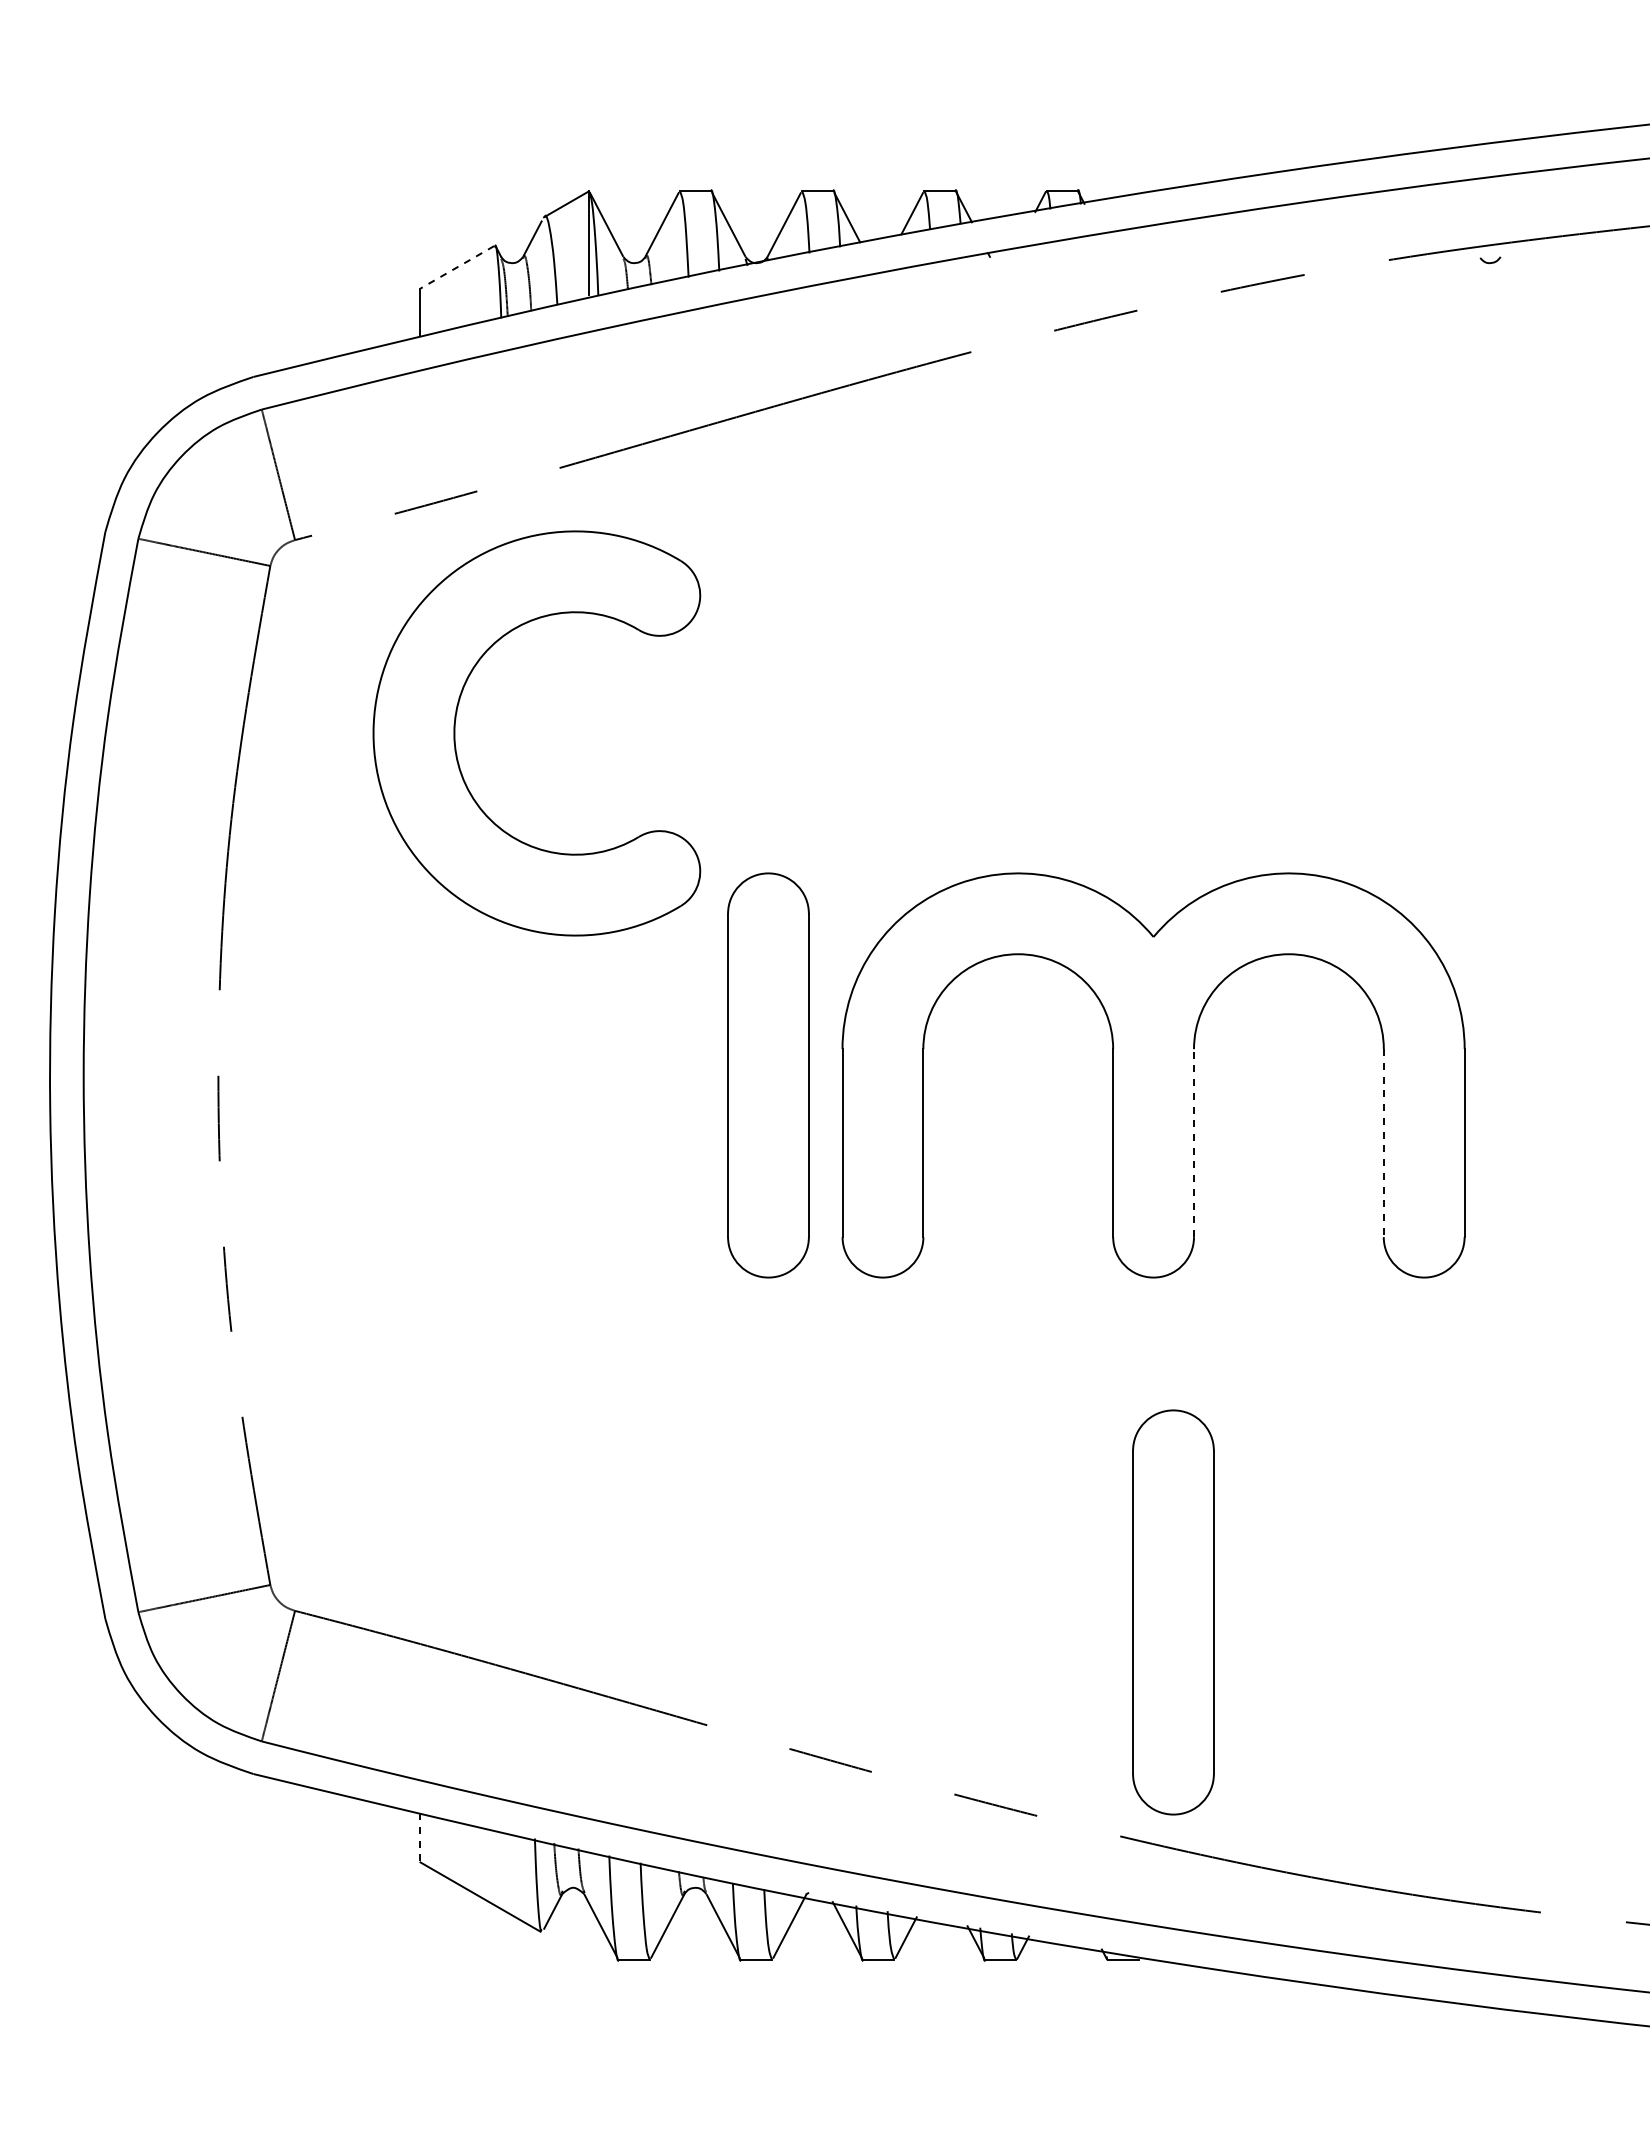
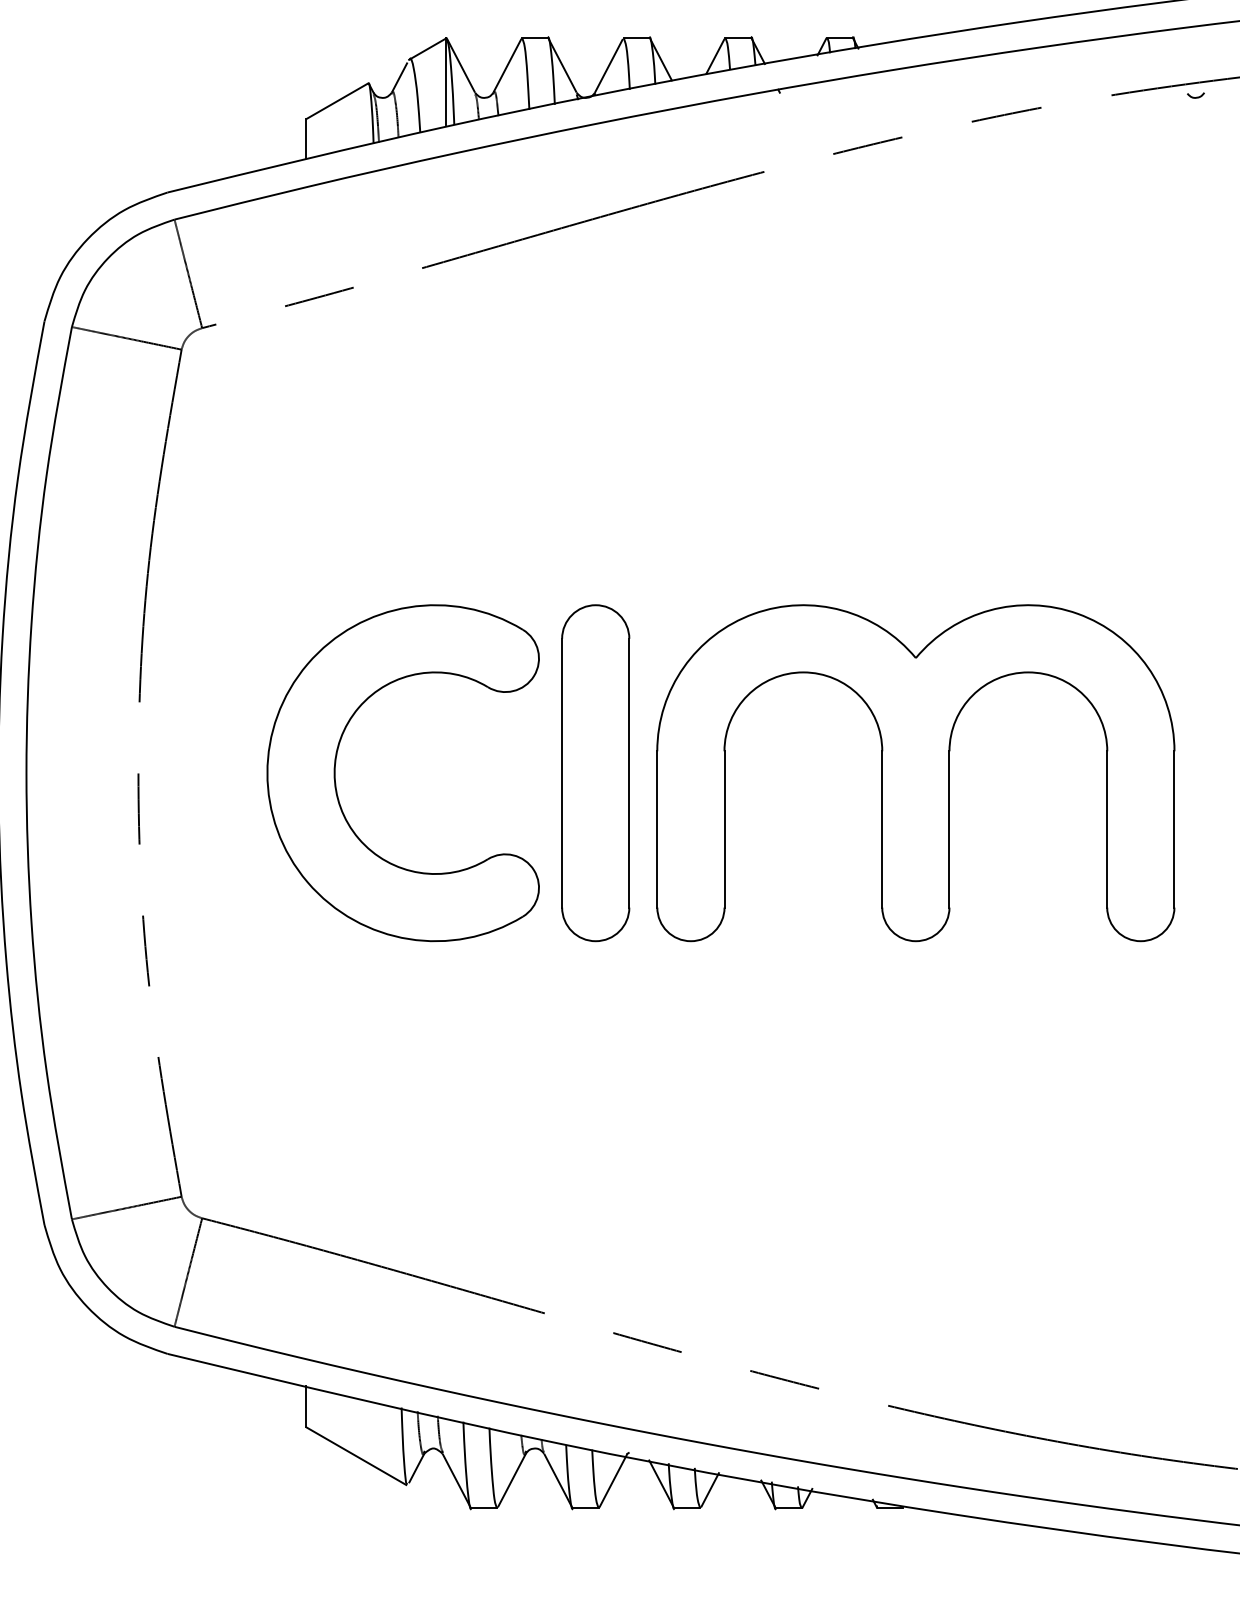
line: (456, 267) -> (336, 101), dashed -> solid
part: (455, 733) -> (335, 773), moved
line: (1194, 1142) -> (949, 828), dashed -> solid
line: (1383, 1143) -> (1107, 829), dashed -> solid
part: (1173, 1612) -> (932, 1219), removed
line: (420, 1837) -> (306, 1406), dashed -> solid

